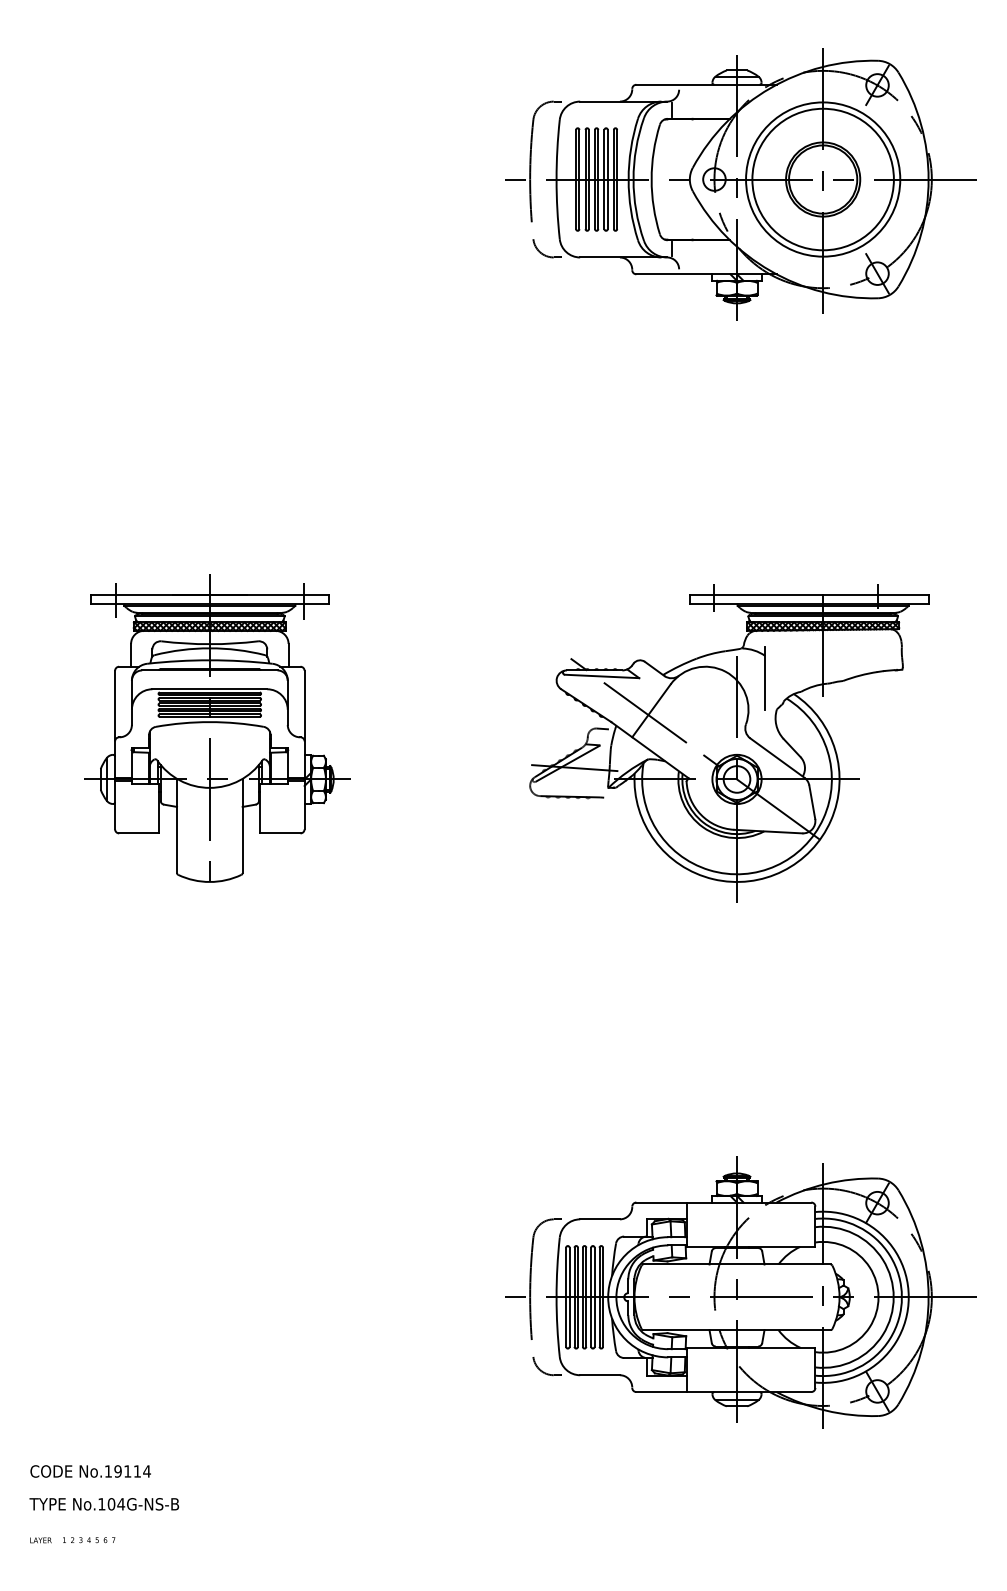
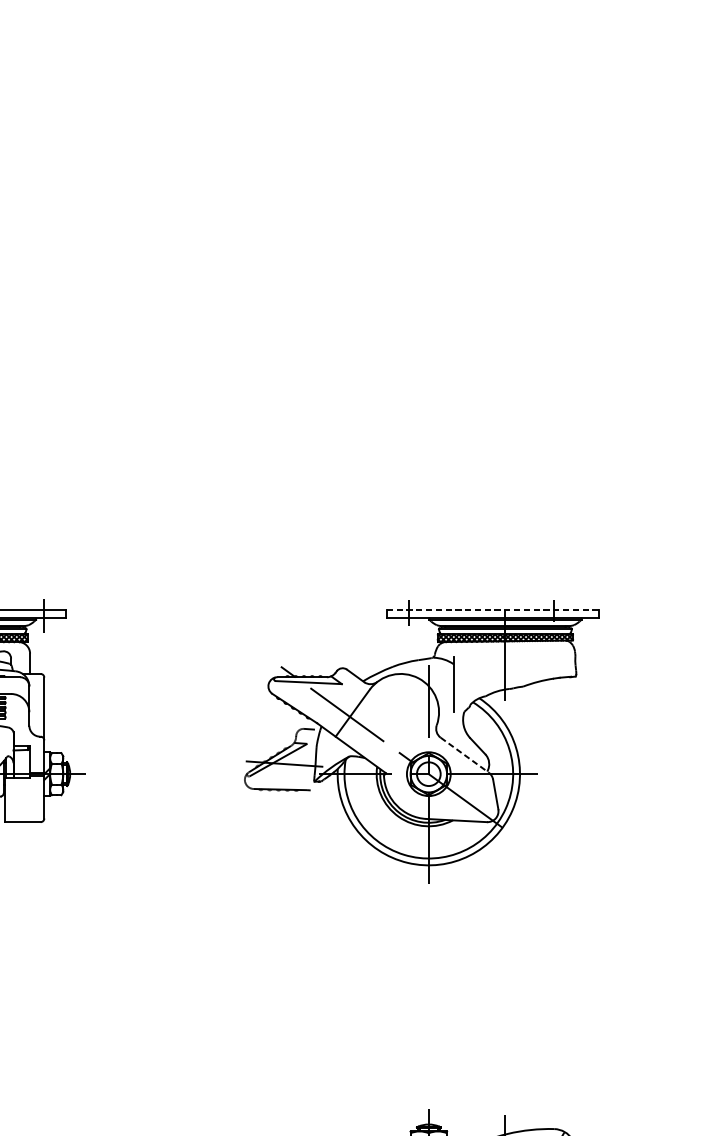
part: (740, 184) -> (431, 245), removed
line: (809, 594) -> (493, 609), solid -> dashed
line: (777, 758) -> (464, 755), solid -> dashed

